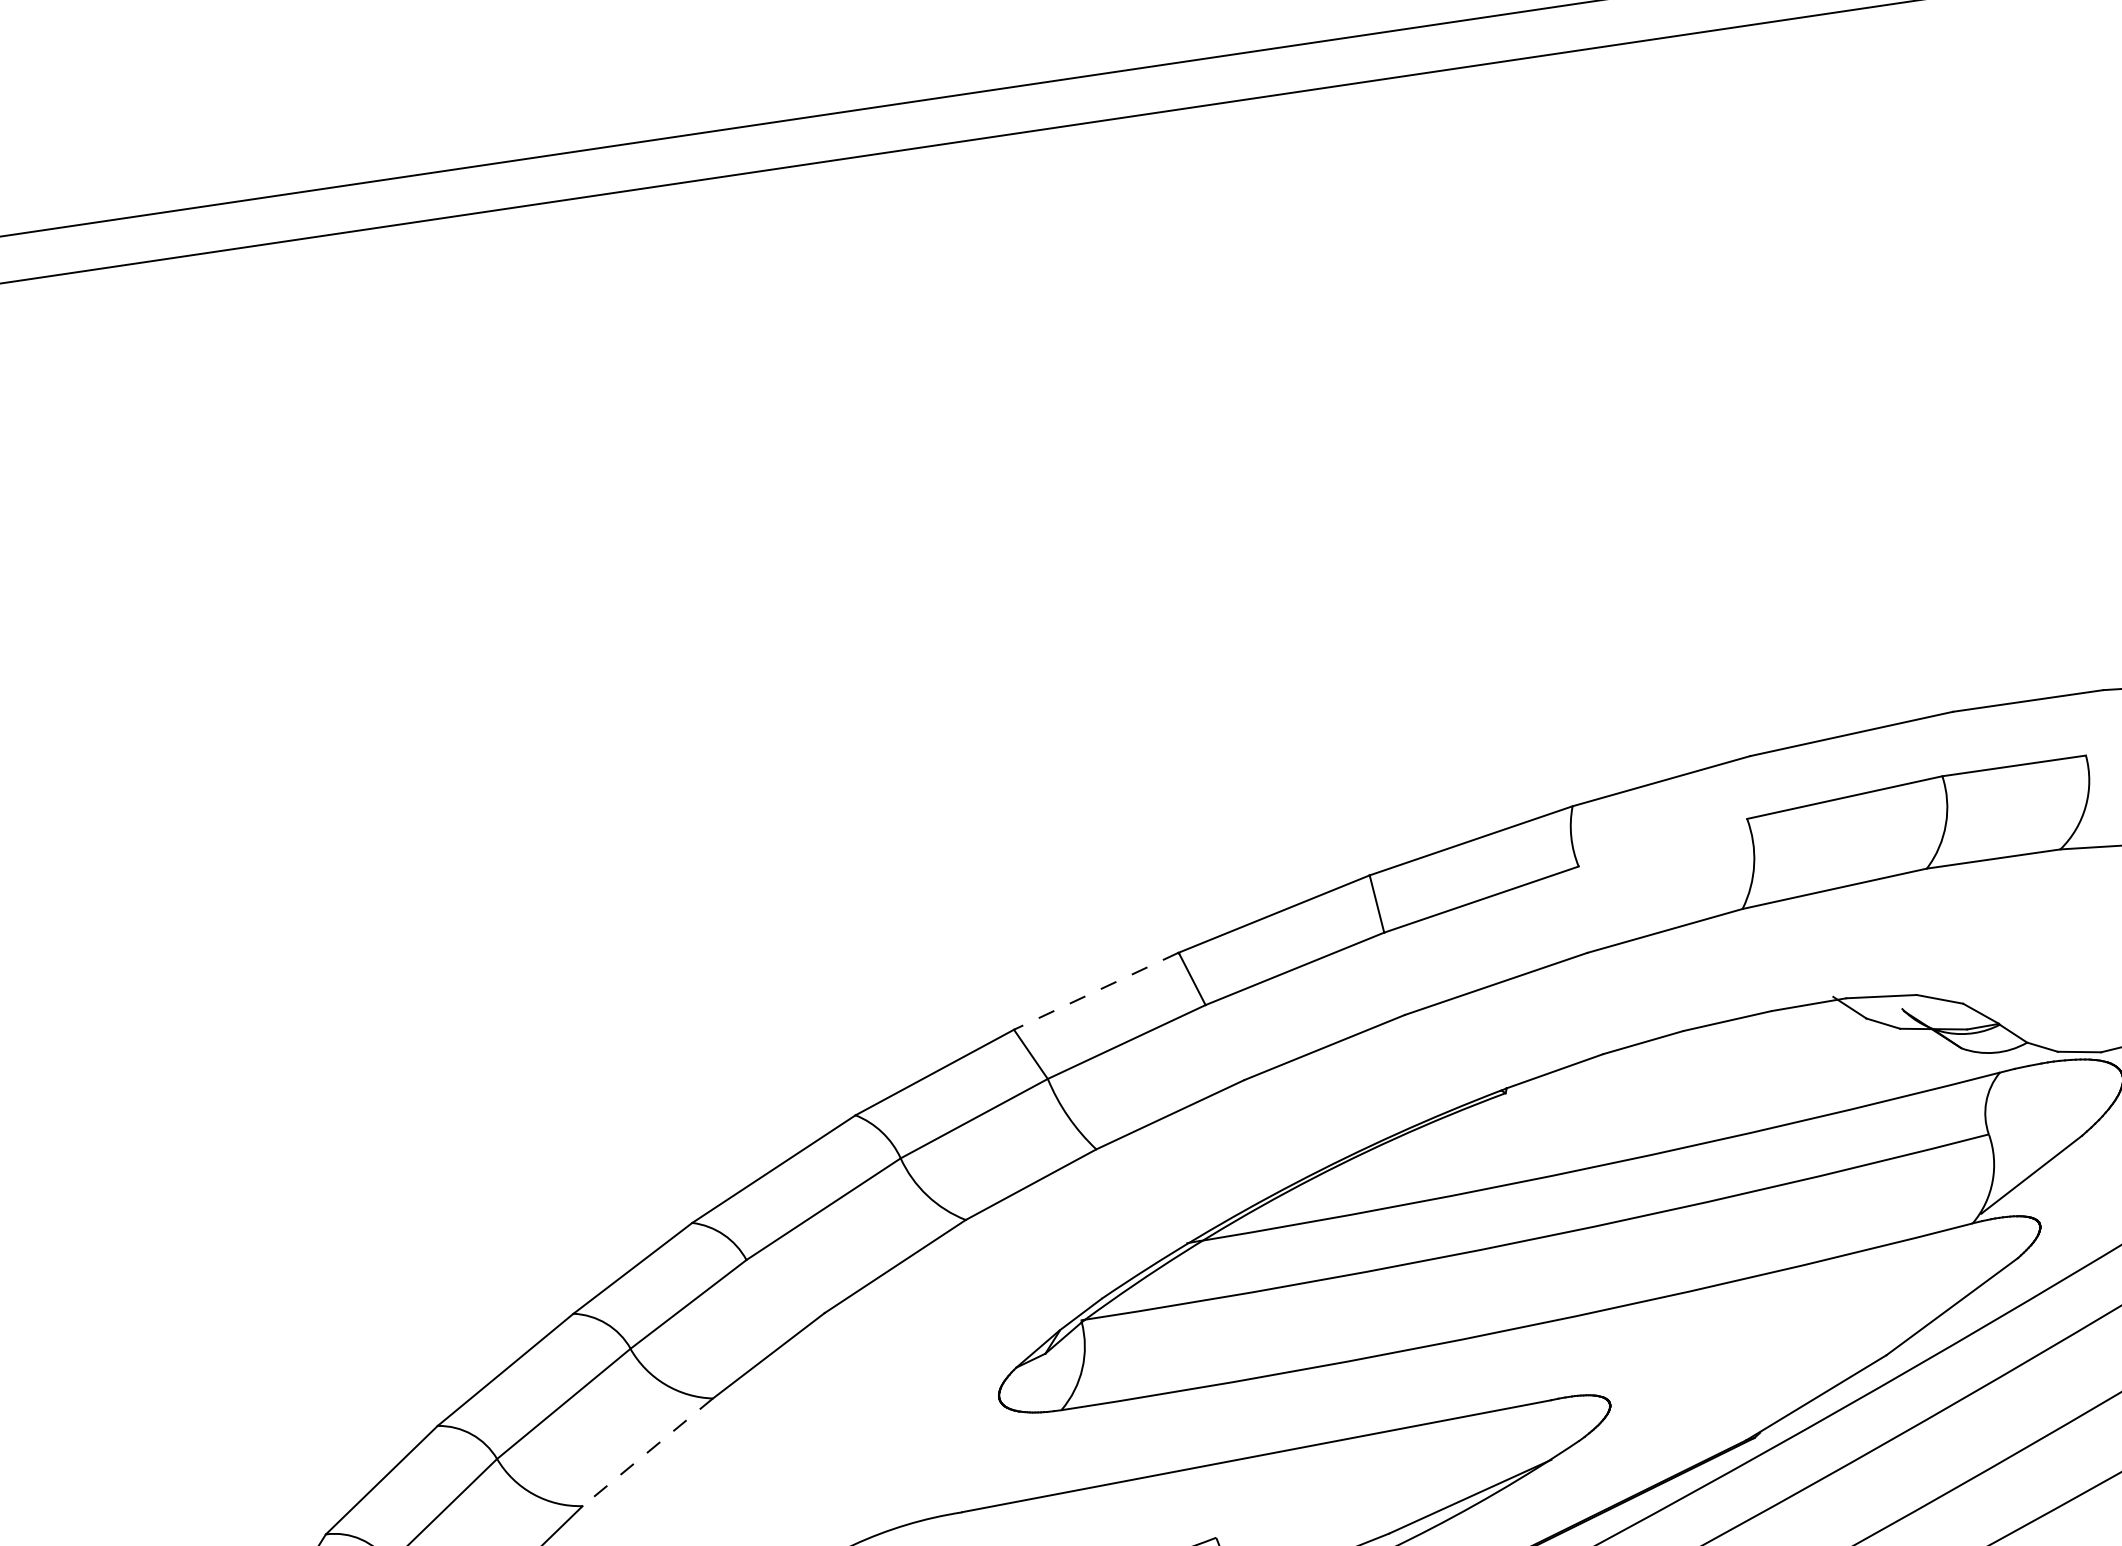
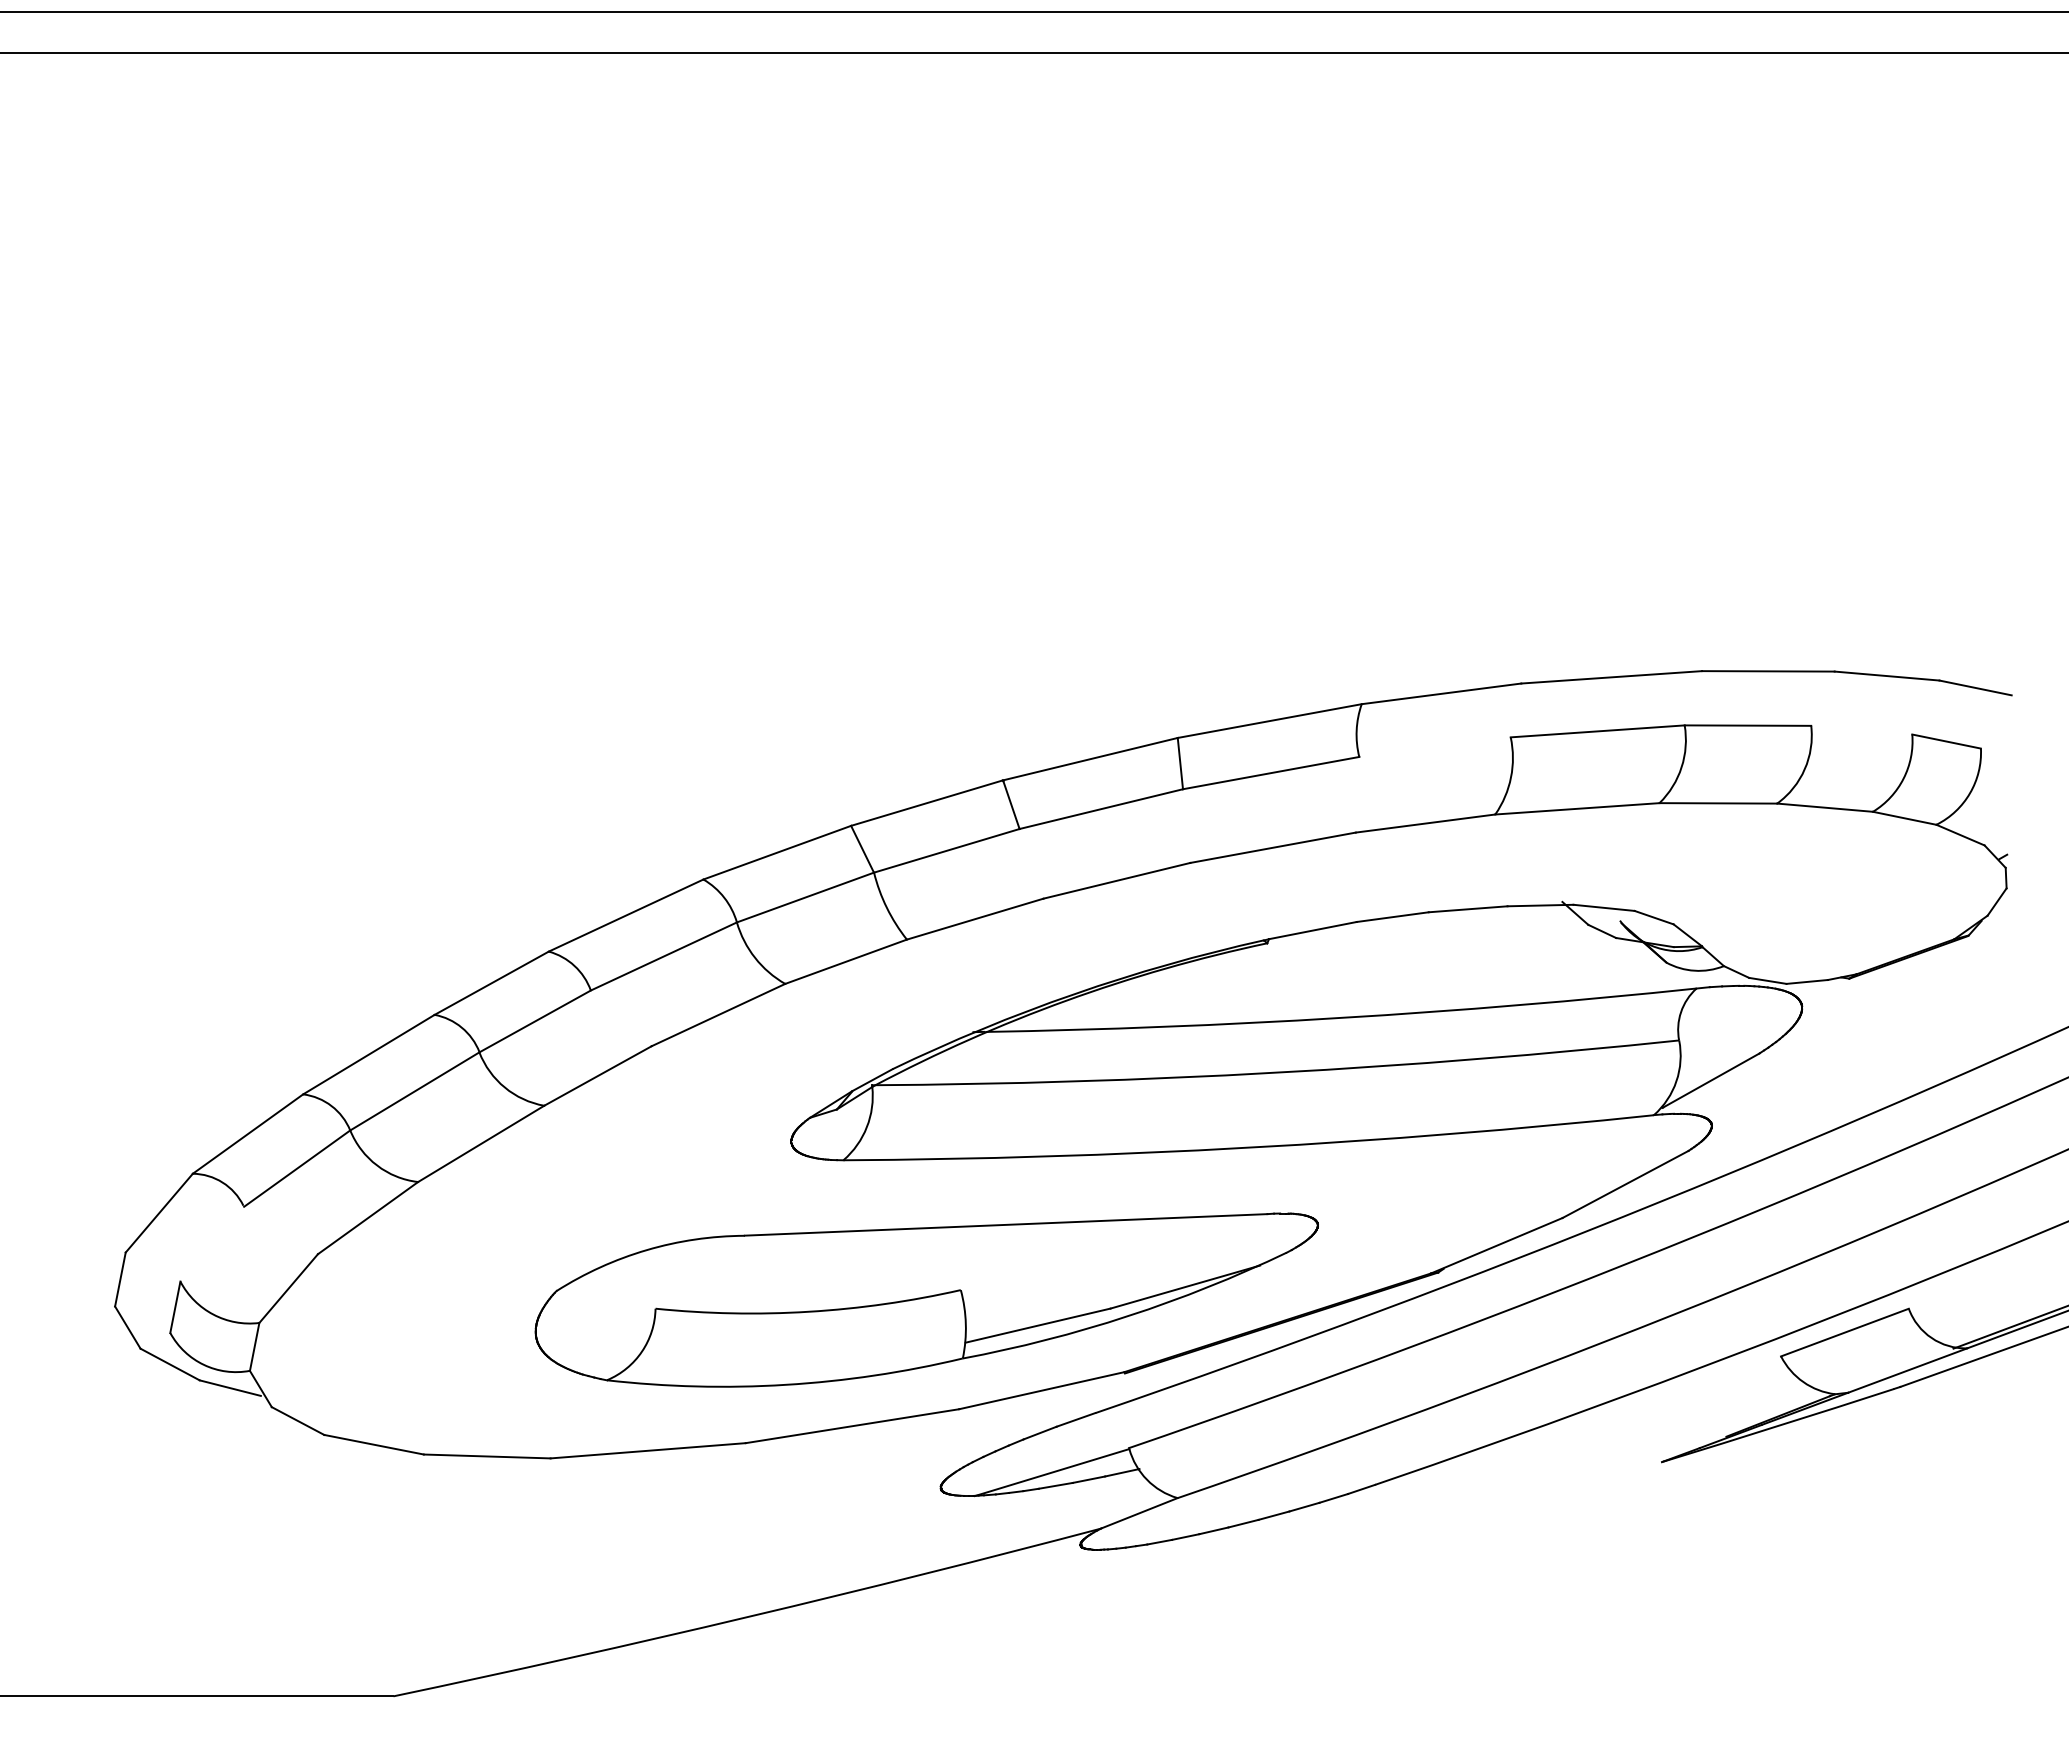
line: (1095, 991) -> (926, 803), dashed -> solid
line: (648, 1451) -> (481, 1143), dashed -> solid

